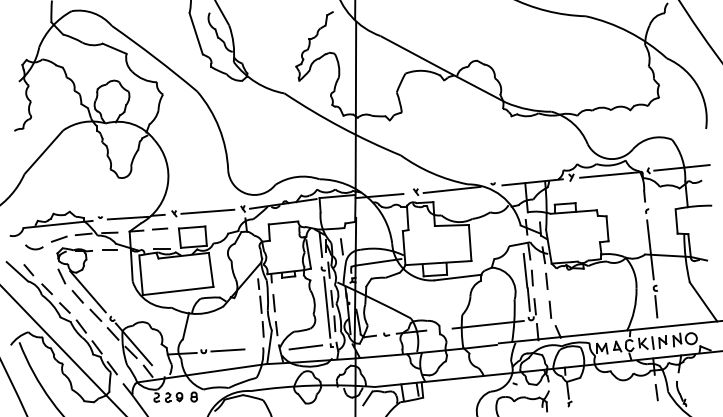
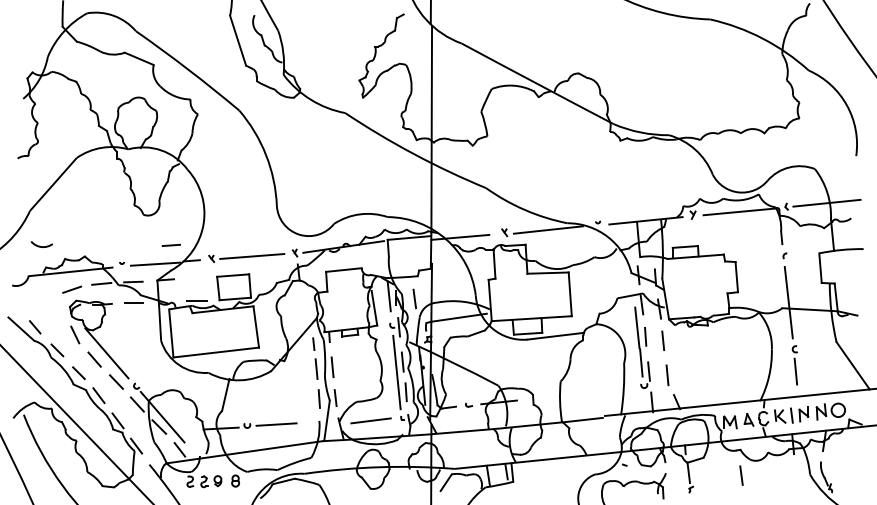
line: (159, 228) -> (170, 244), moved
arc: (34, 248) -> (41, 246), moved
line: (488, 324) -> (592, 393), removed
line: (656, 392) -> (741, 475), moved

